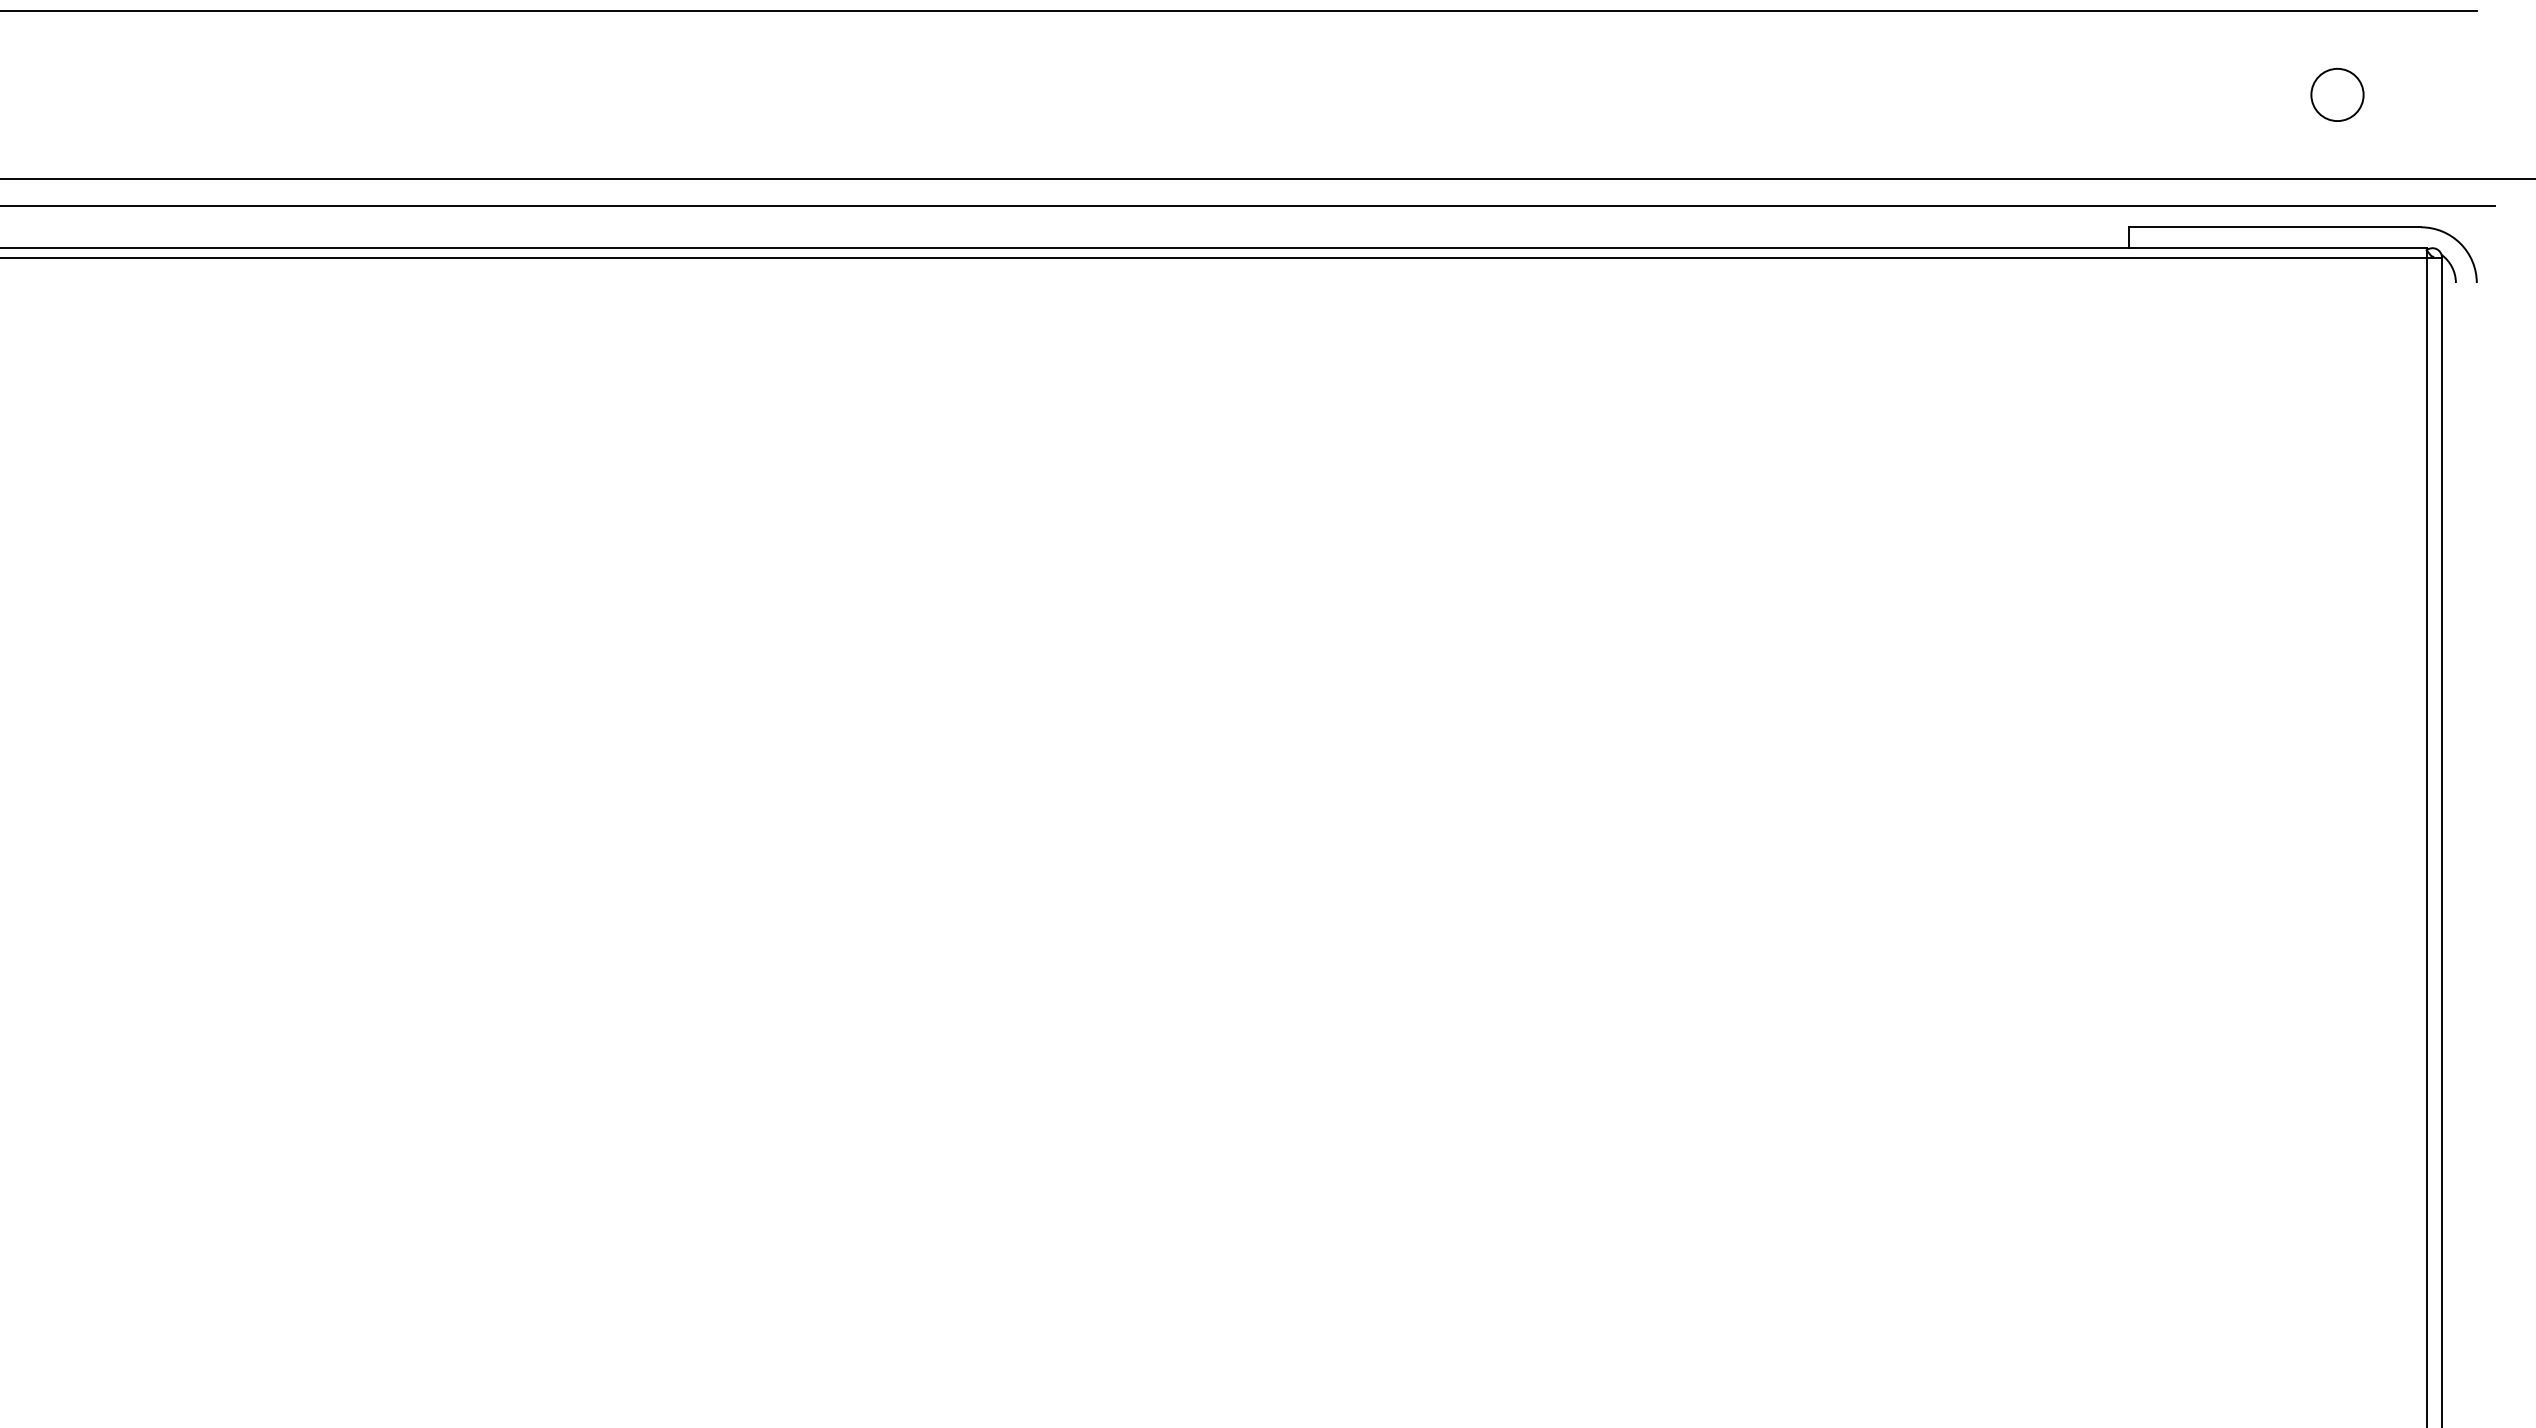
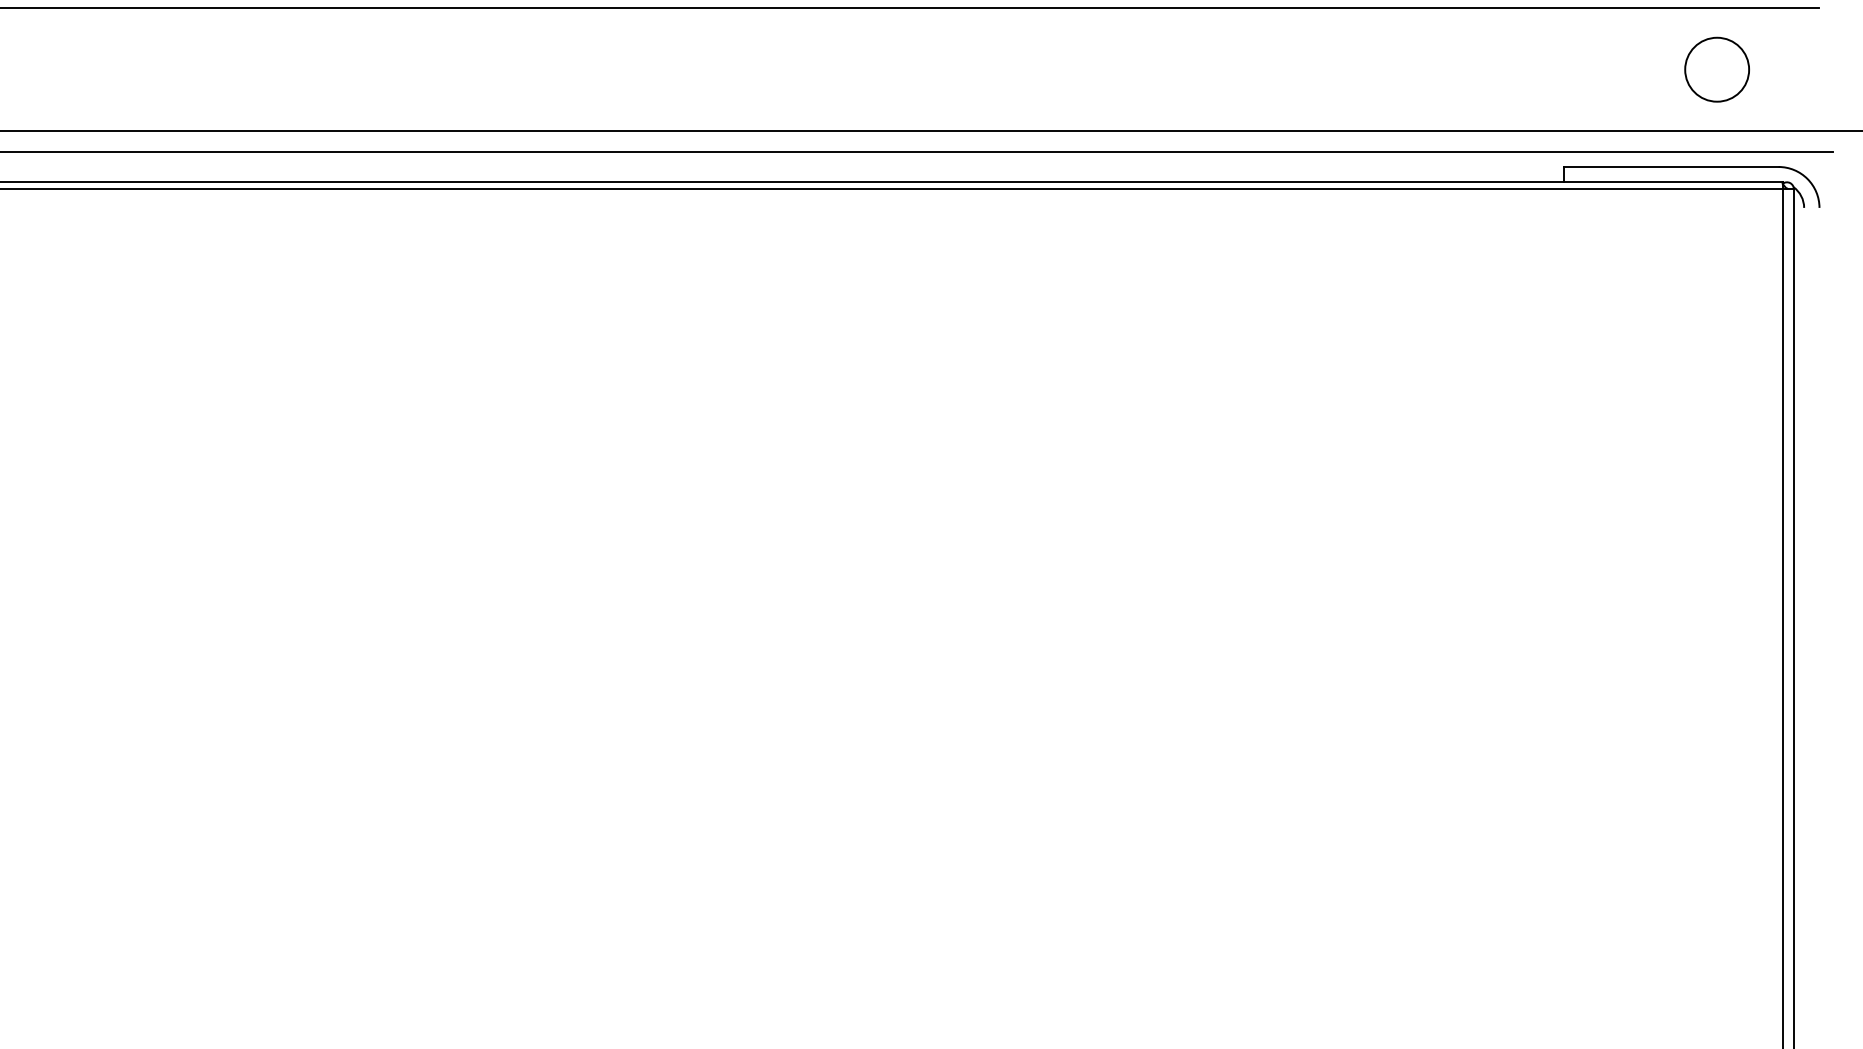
circle: (2337, 94) -> (1717, 69), size x1.67

